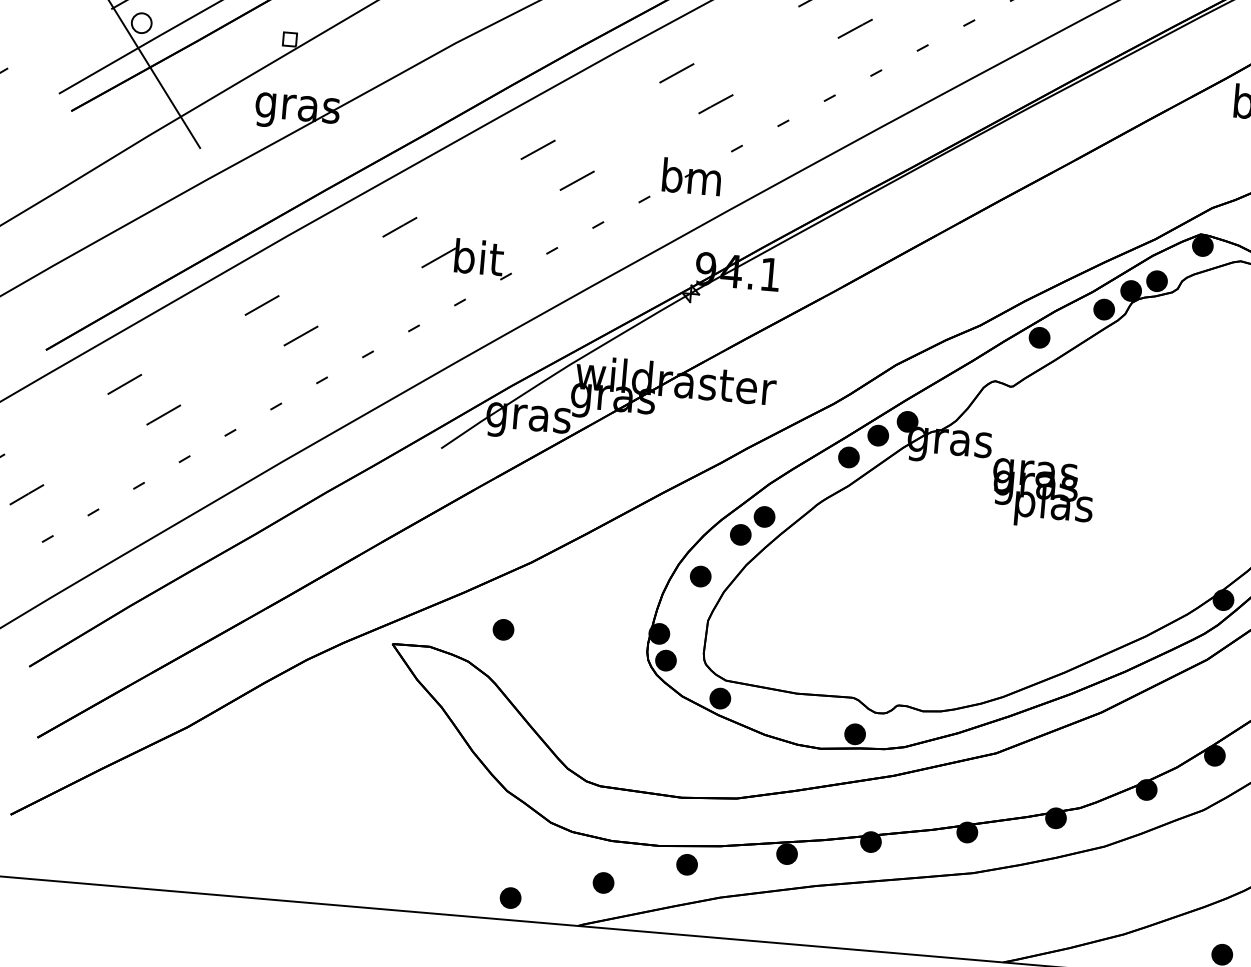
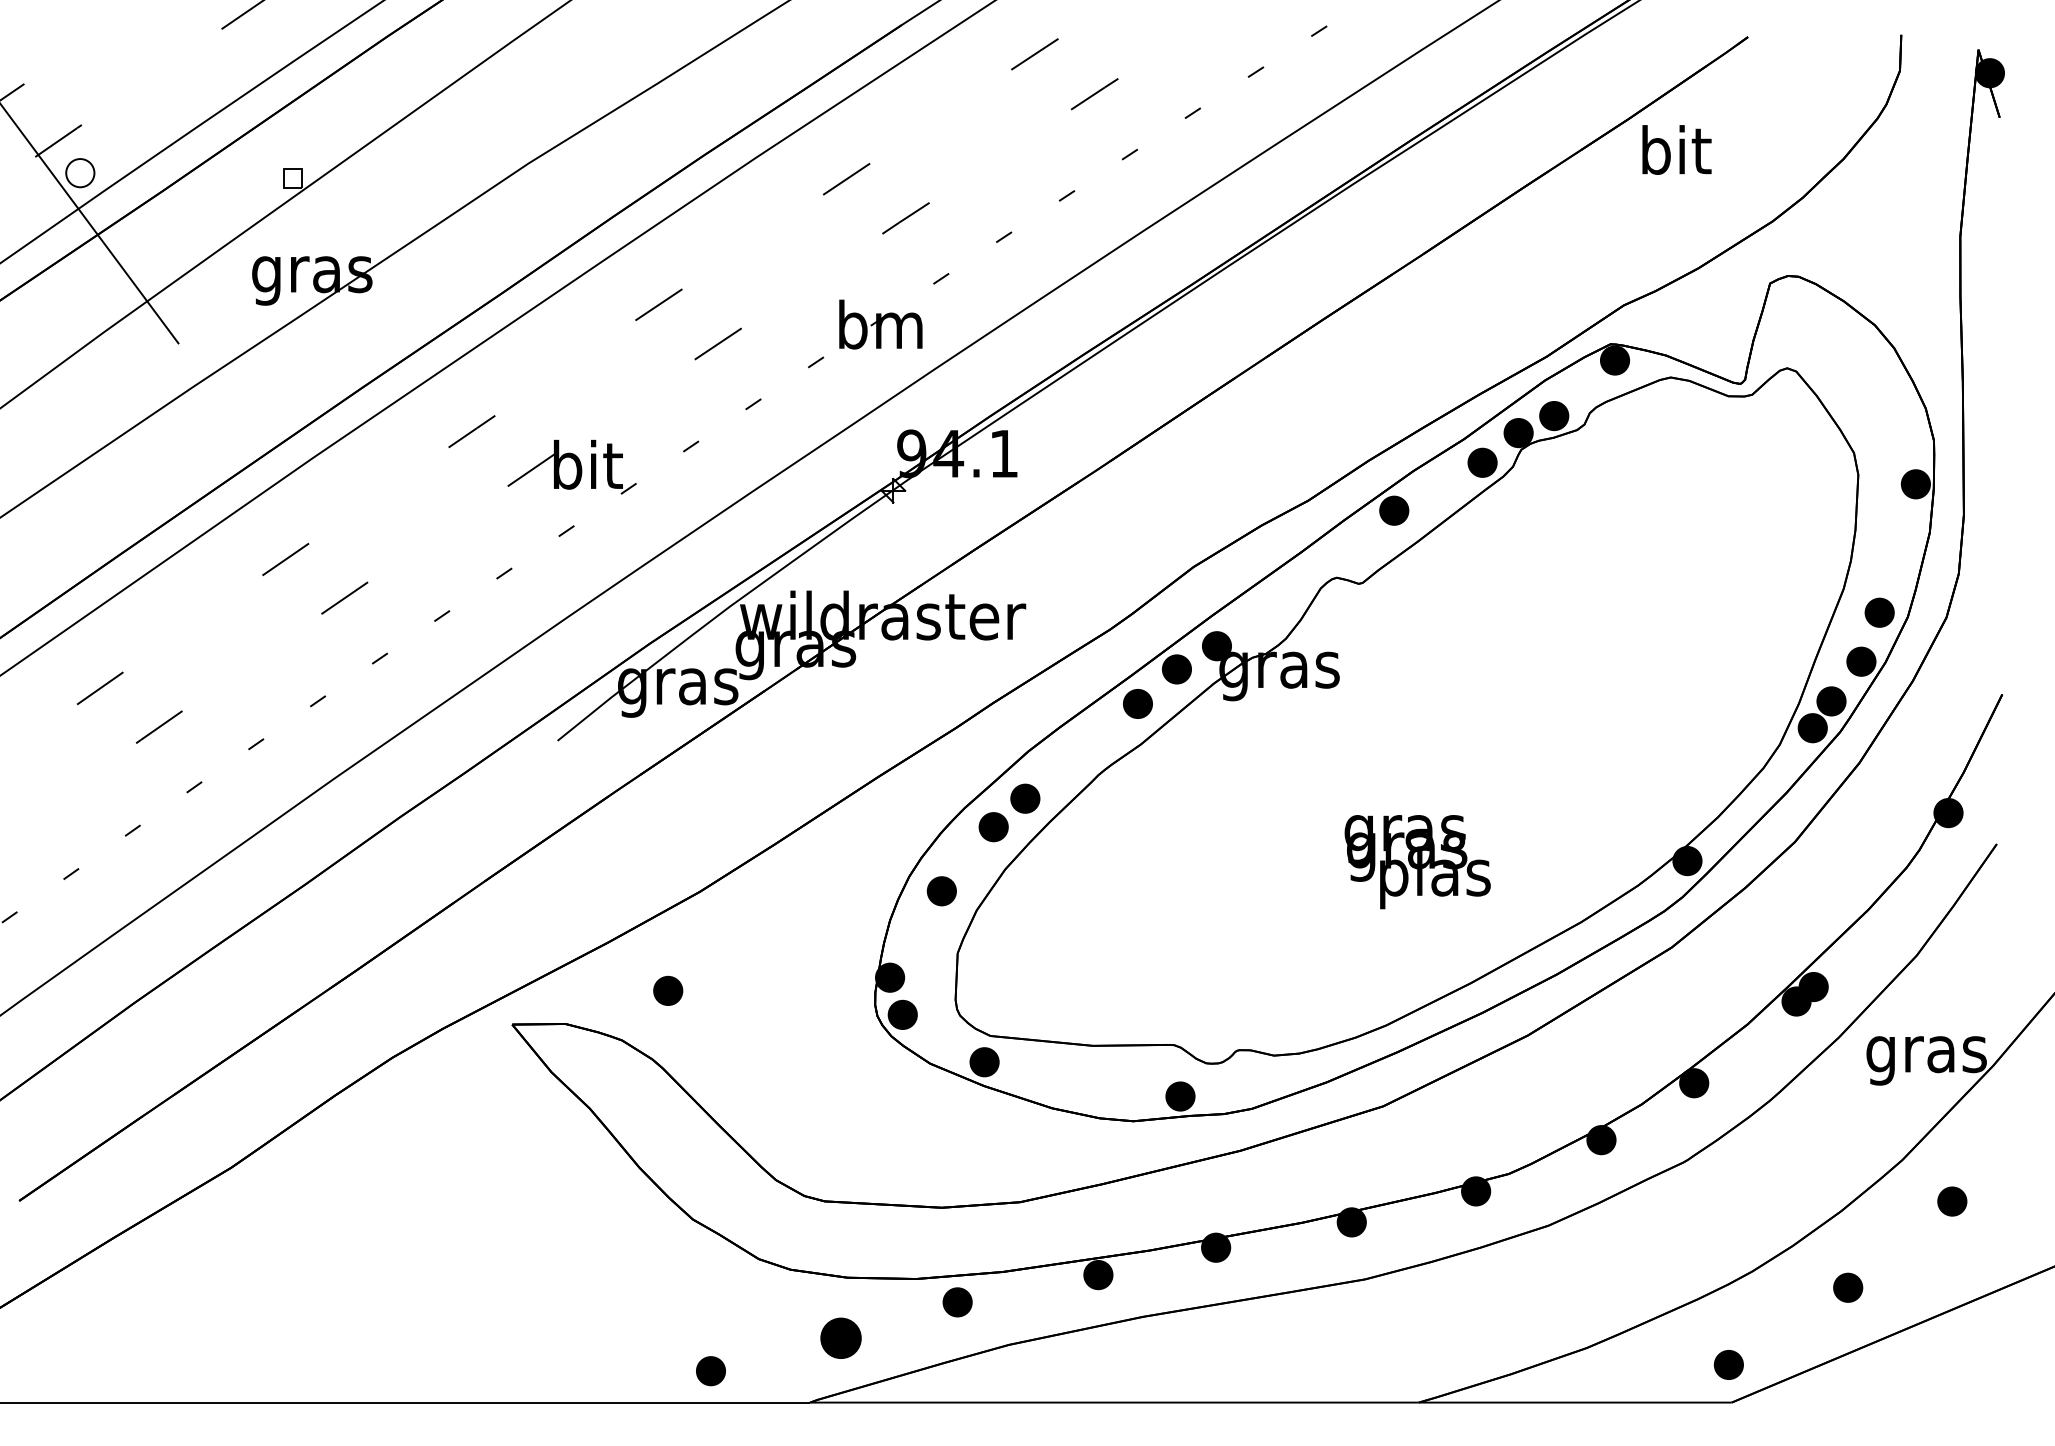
text: (1042, 494) -> (1417, 862), moved
part: (603, 883) -> (841, 1338), size x1.4

